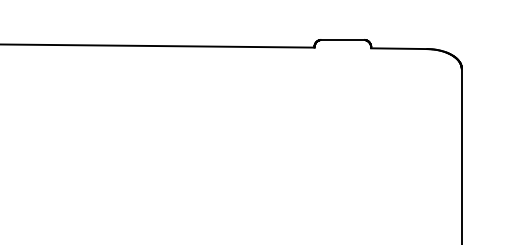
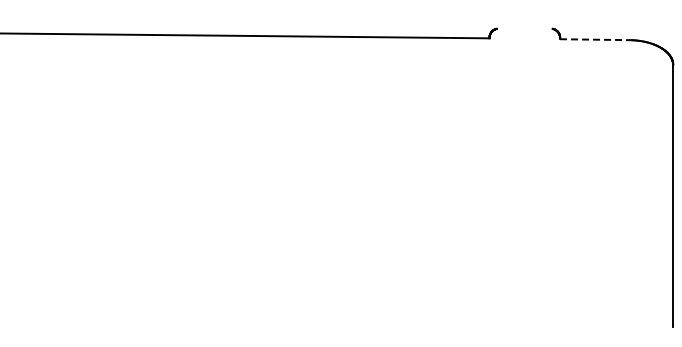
line: (342, 39) -> (524, 28), removed
line: (399, 48) -> (595, 39), solid -> dashed

